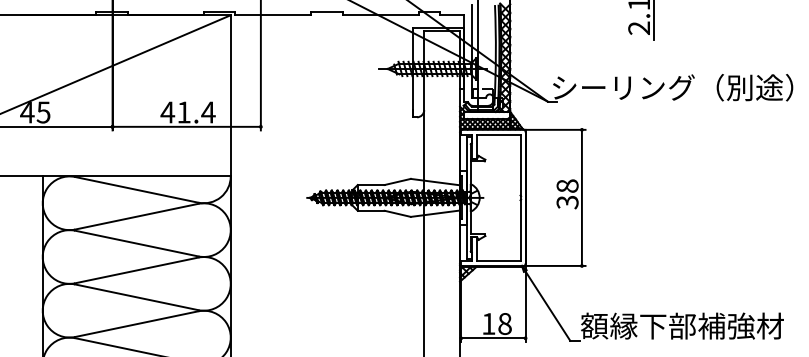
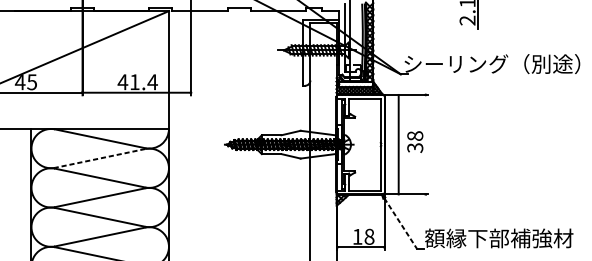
line: (581, 197) -> (398, 144), moved
line: (136, 216) -> (100, 158), solid -> dashed
line: (548, 306) -> (401, 224), solid -> dashed

